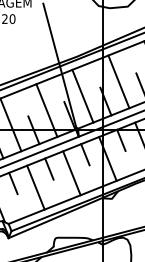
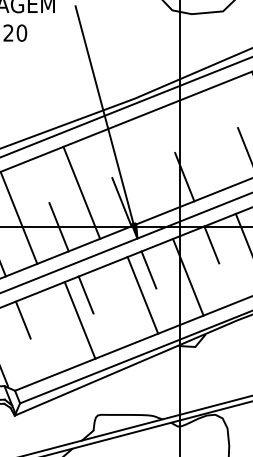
line: (118, 81) -> (206, 142), removed
line: (82, 95) -> (143, 166), removed
line: (71, 173) -> (142, 295), moved
line: (35, 187) -> (79, 320), moved

